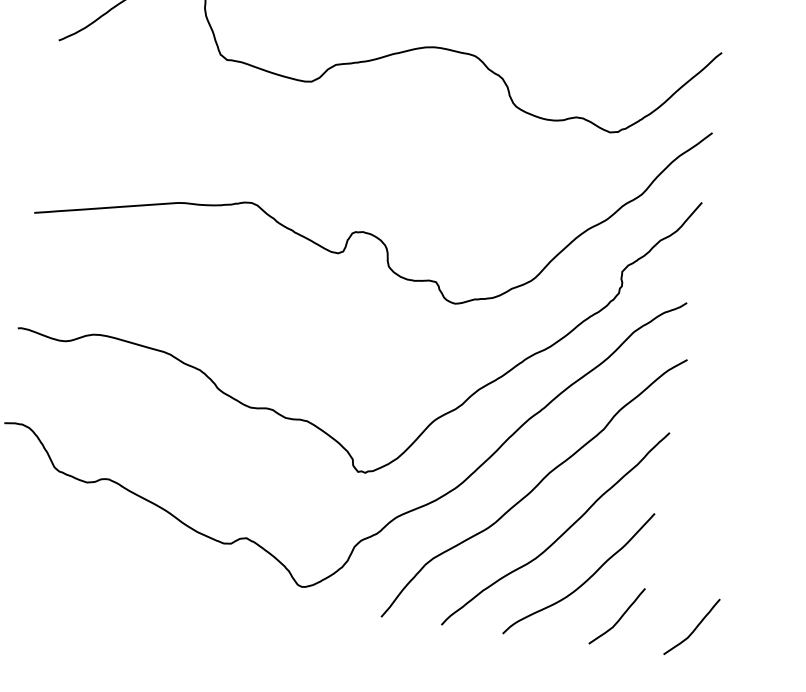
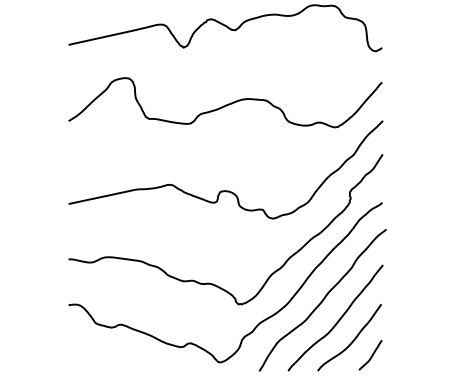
curve: (693, 627) -> (407, 355), removed

